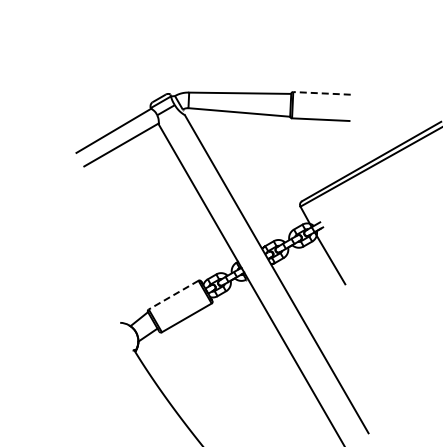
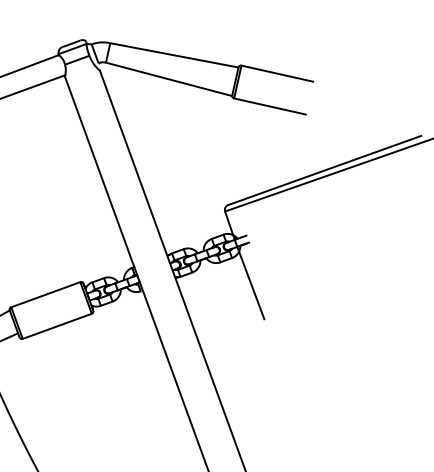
line: (322, 93) -> (277, 73), dashed -> solid
line: (173, 295) -> (45, 295), dashed -> solid

